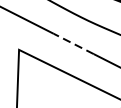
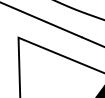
line: (74, 43) -> (64, 29), dashed -> solid

